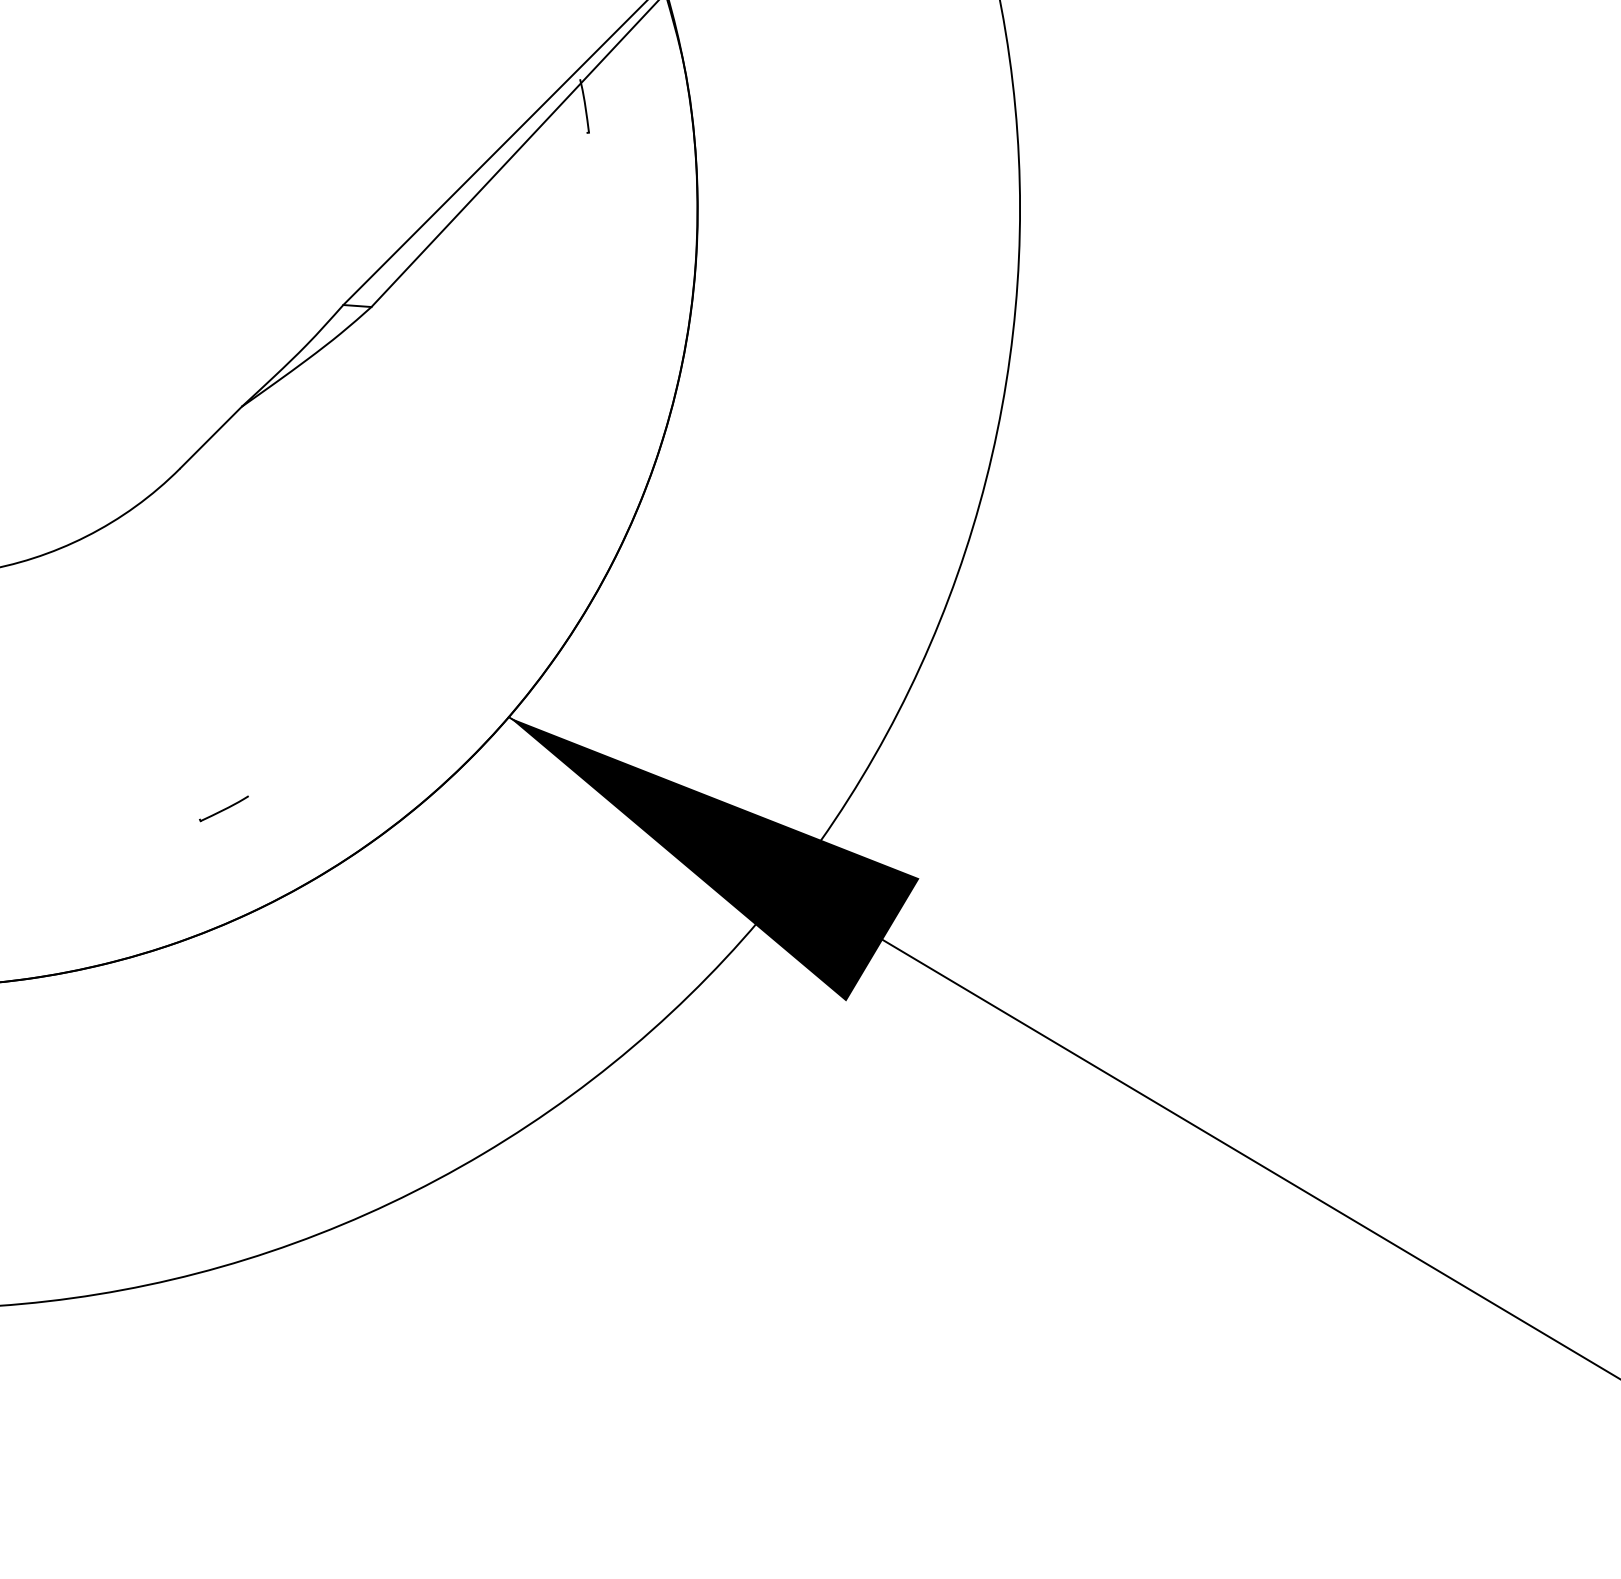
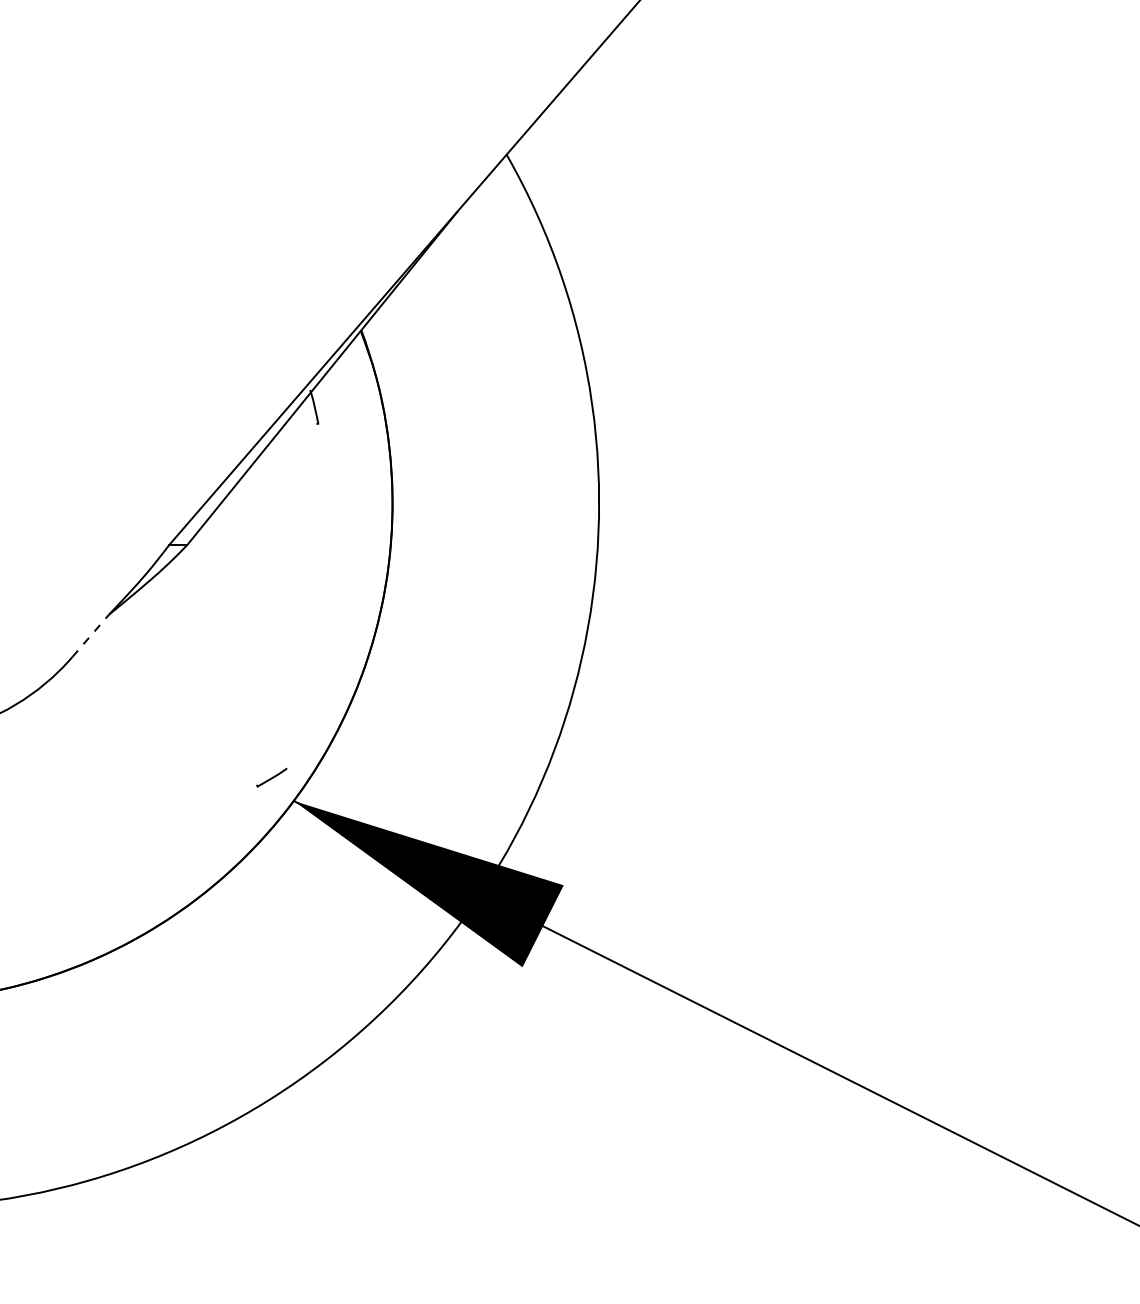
line: (210, 436) -> (90, 635), solid -> dashed
line: (223, 808) -> (271, 777), moved

